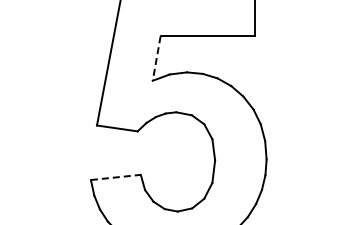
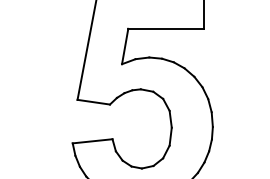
line: (156, 58) -> (125, 46), dashed -> solid
line: (116, 177) -> (93, 141), dashed -> solid

